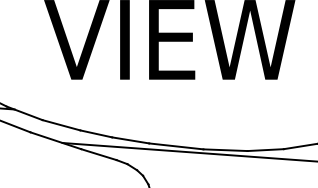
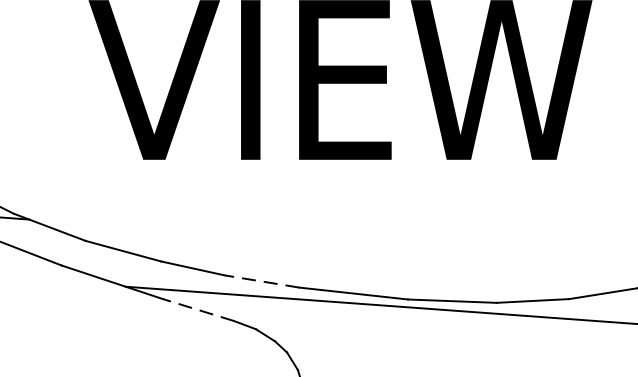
line: (130, 140) -> (261, 281), solid -> dashed
line: (98, 154) -> (197, 309), solid -> dashed

